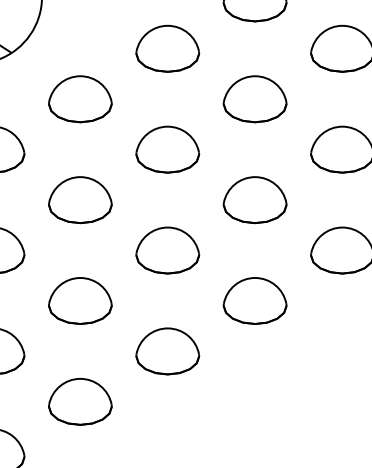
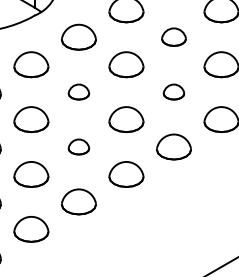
part: (254, 97) -> (173, 36), size x0.7
part: (79, 198) -> (78, 91), size x0.6
part: (254, 198) -> (173, 91), size x0.6
part: (79, 299) -> (78, 146), size x0.6

